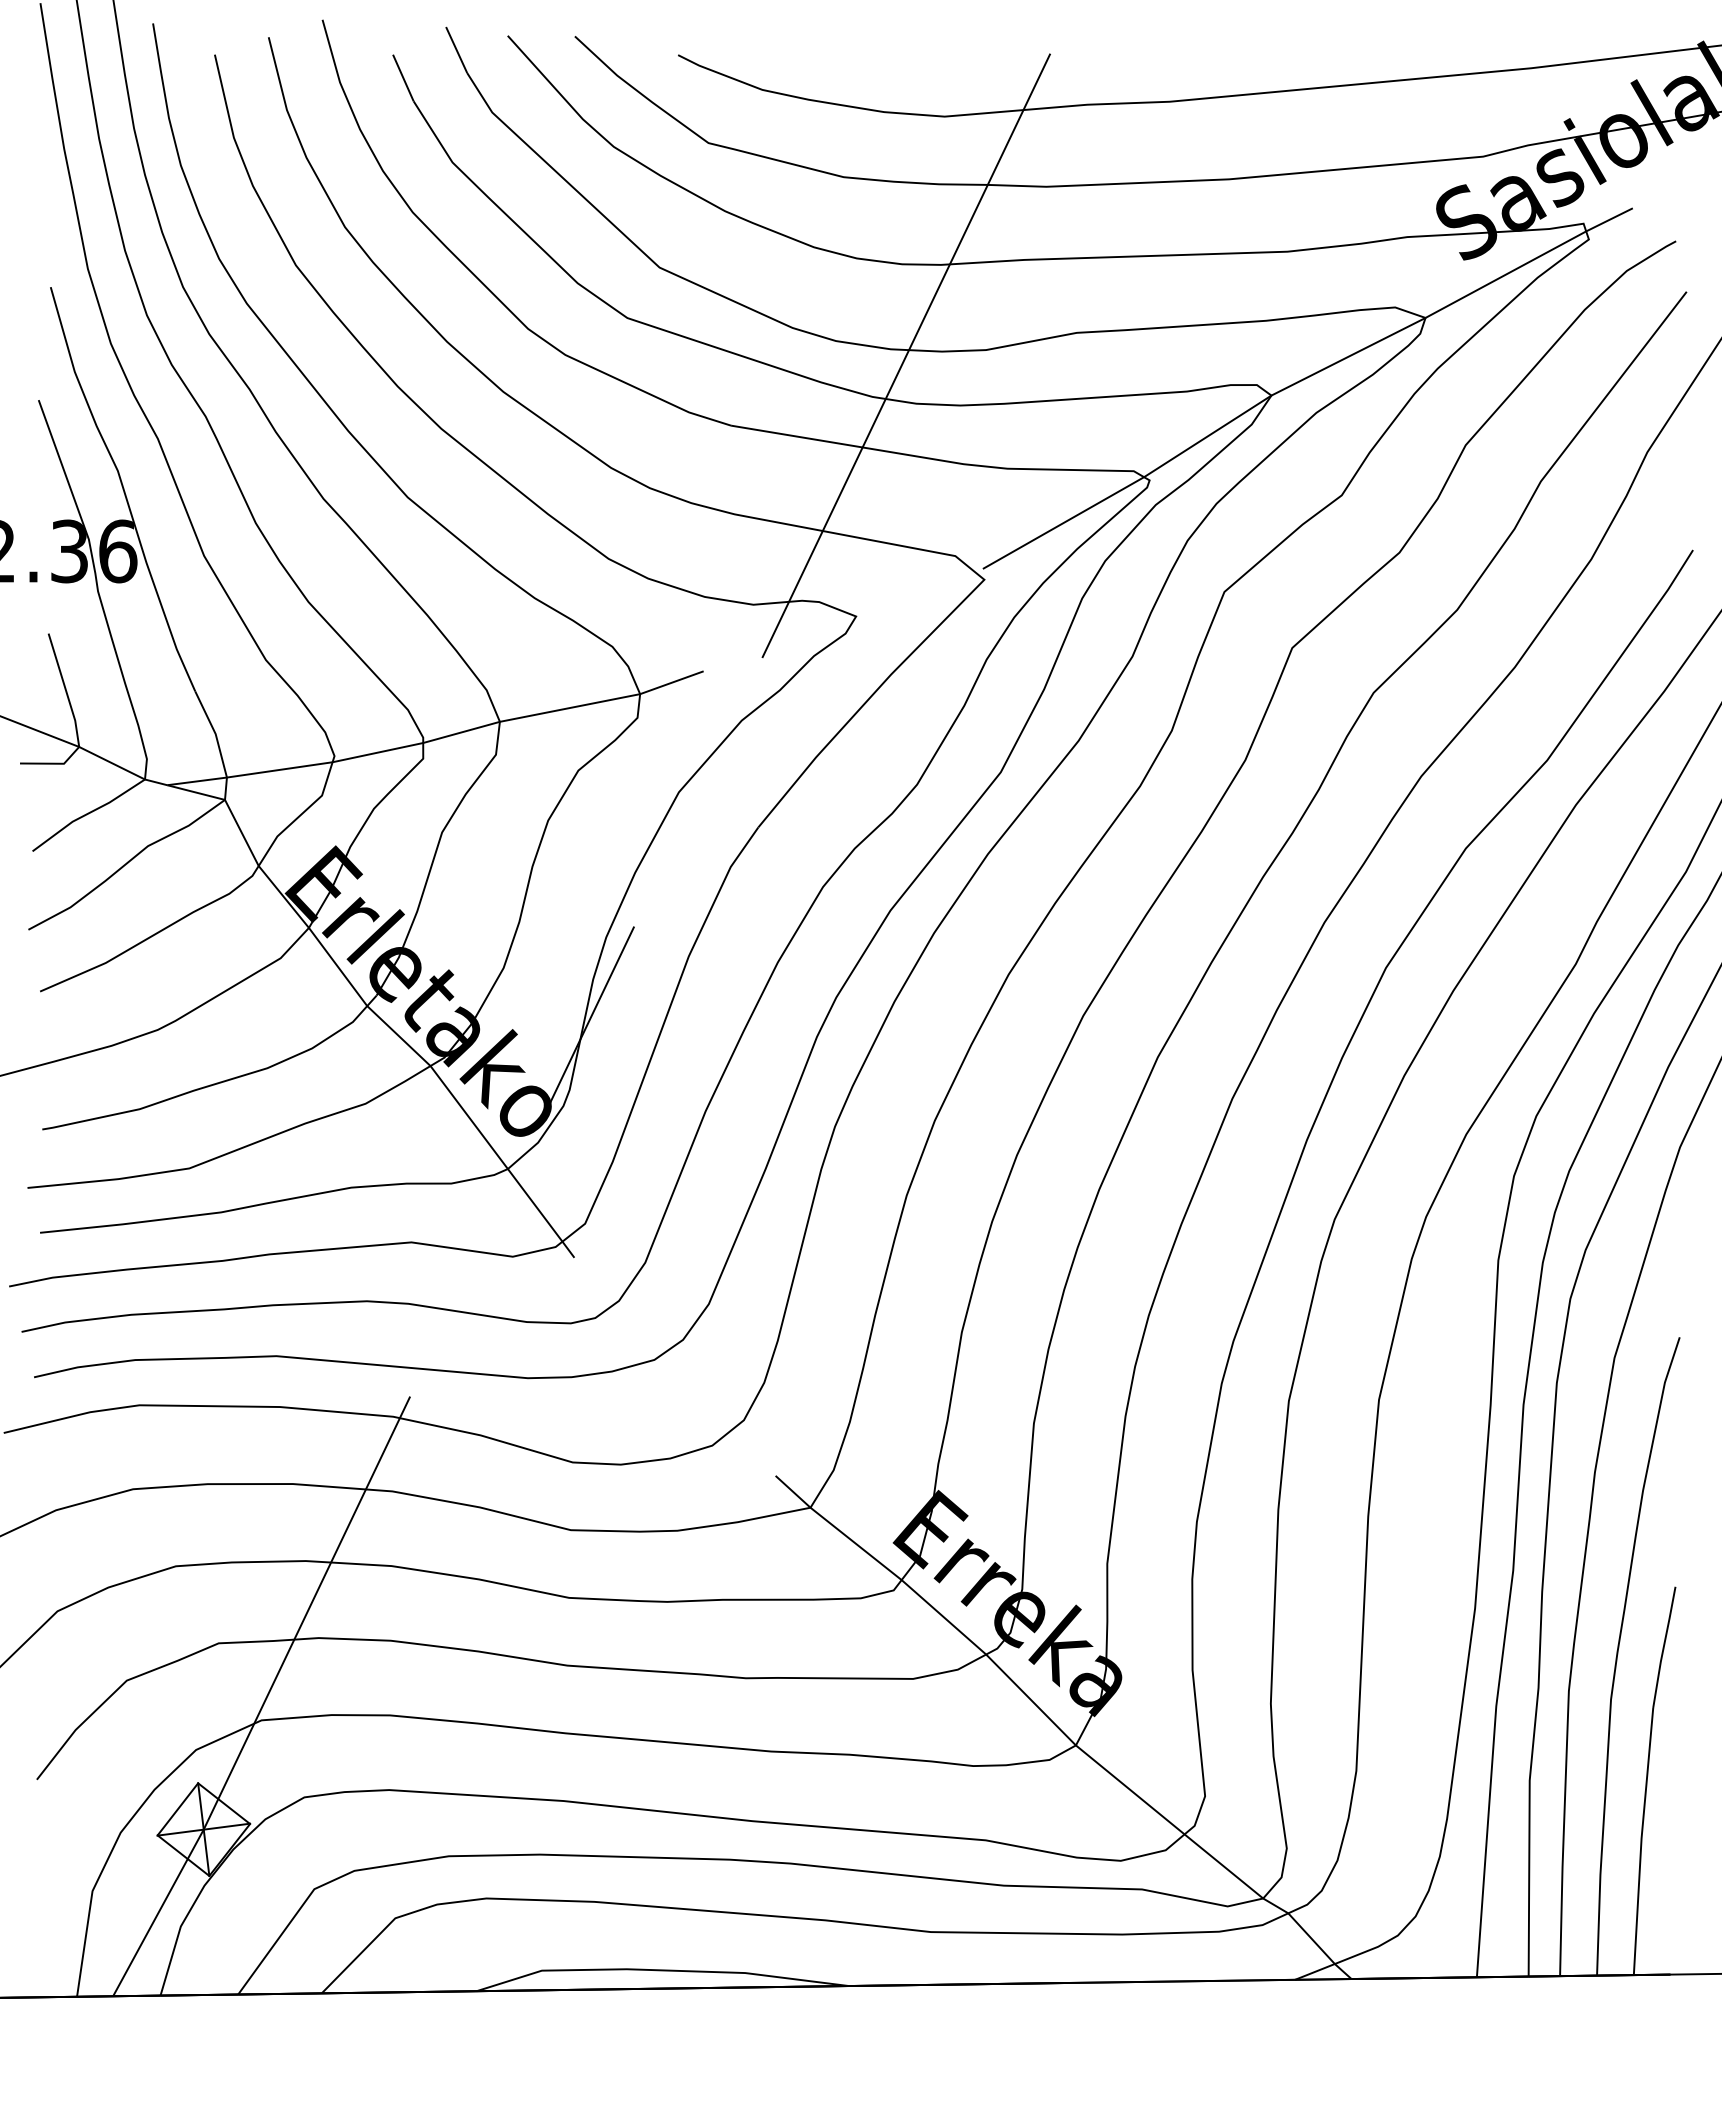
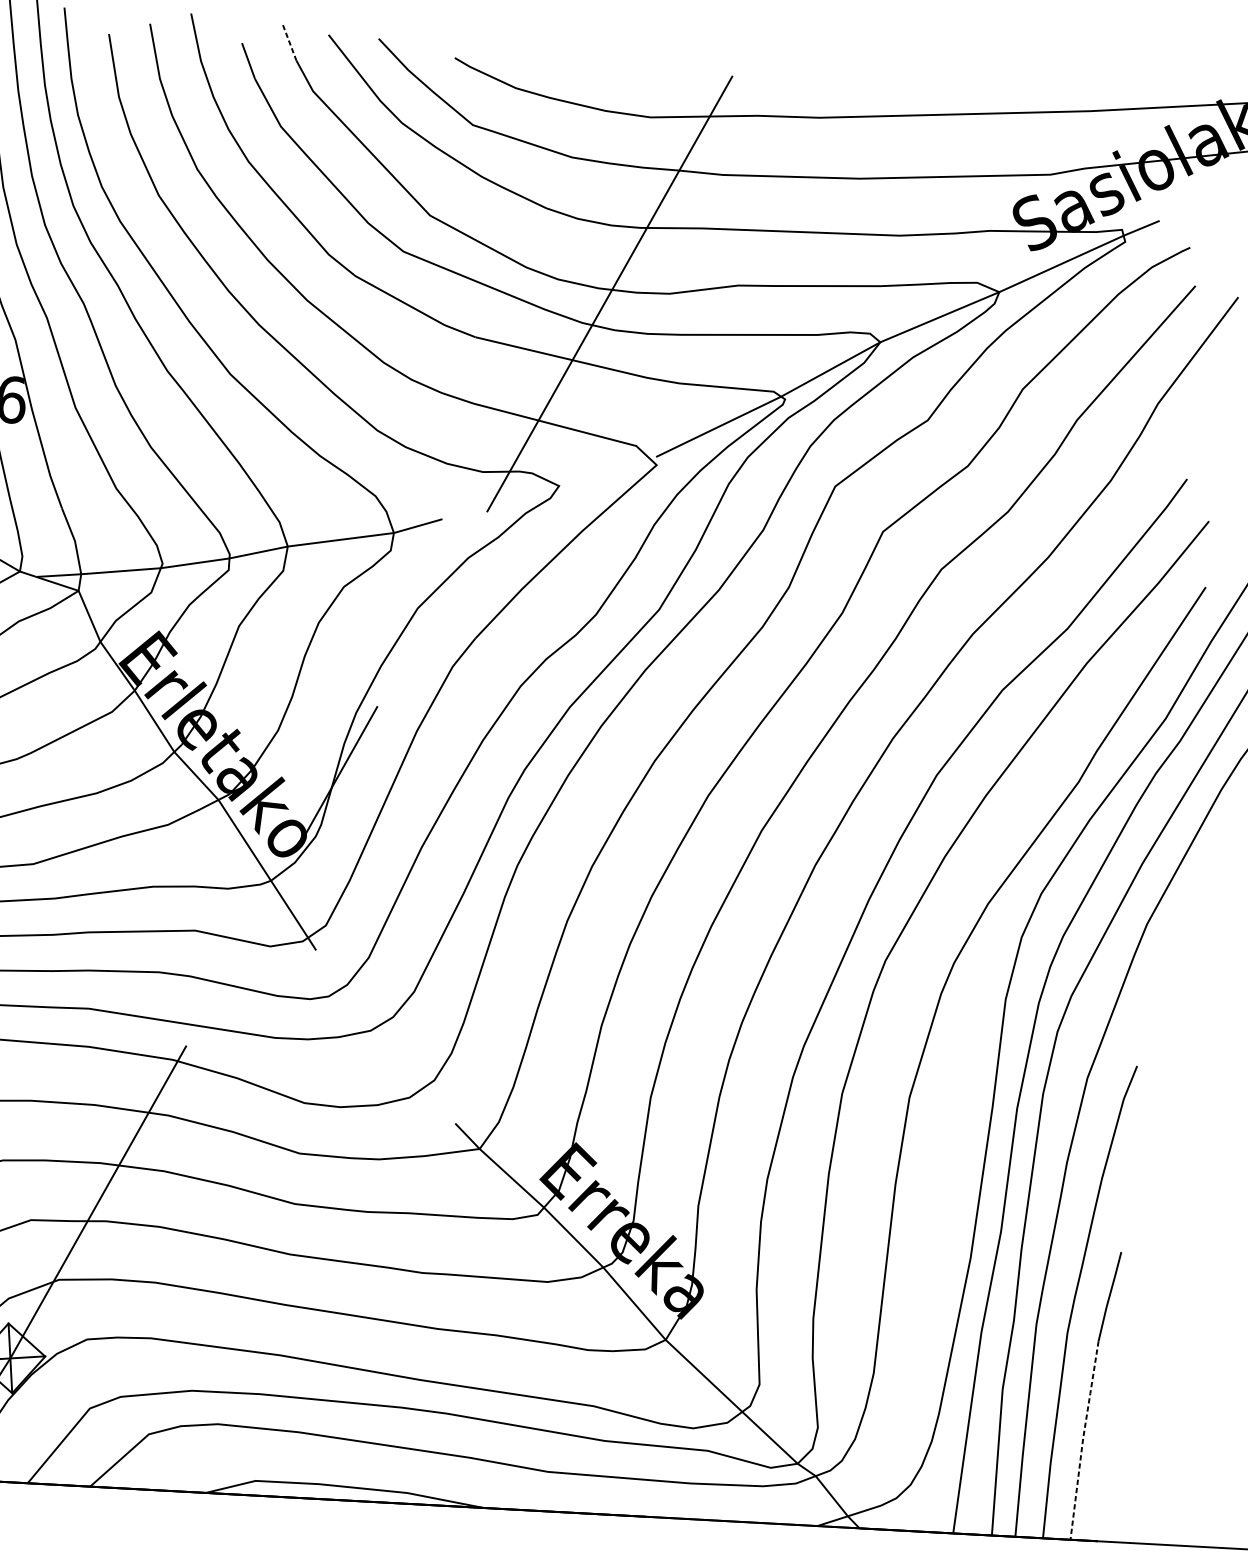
line: (456, 50) -> (289, 43), solid -> dashed
line: (1641, 1840) -> (1083, 1439), solid -> dashed

